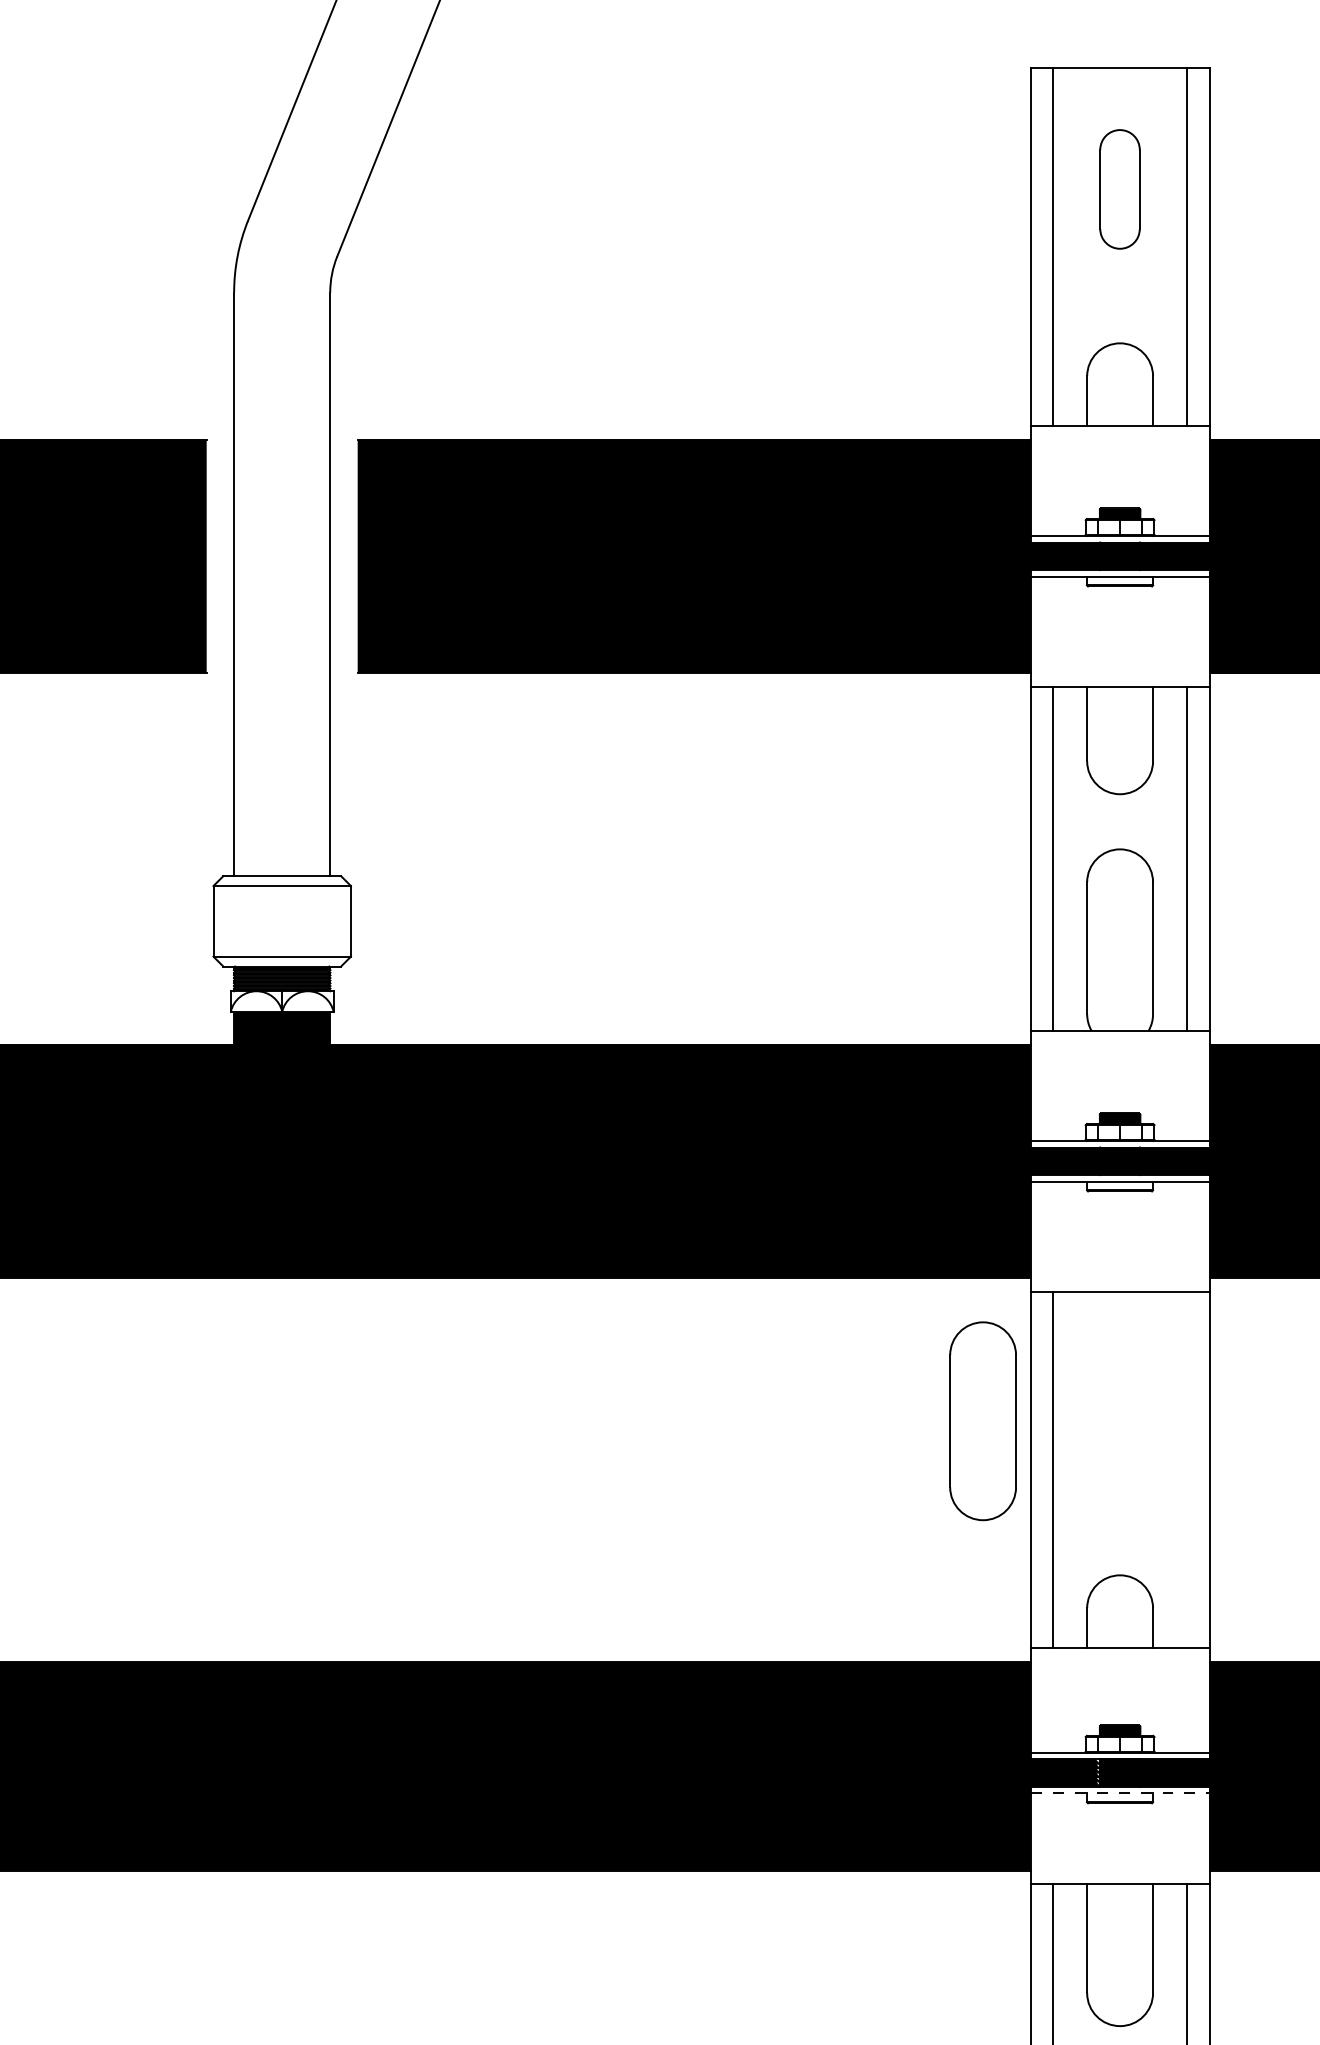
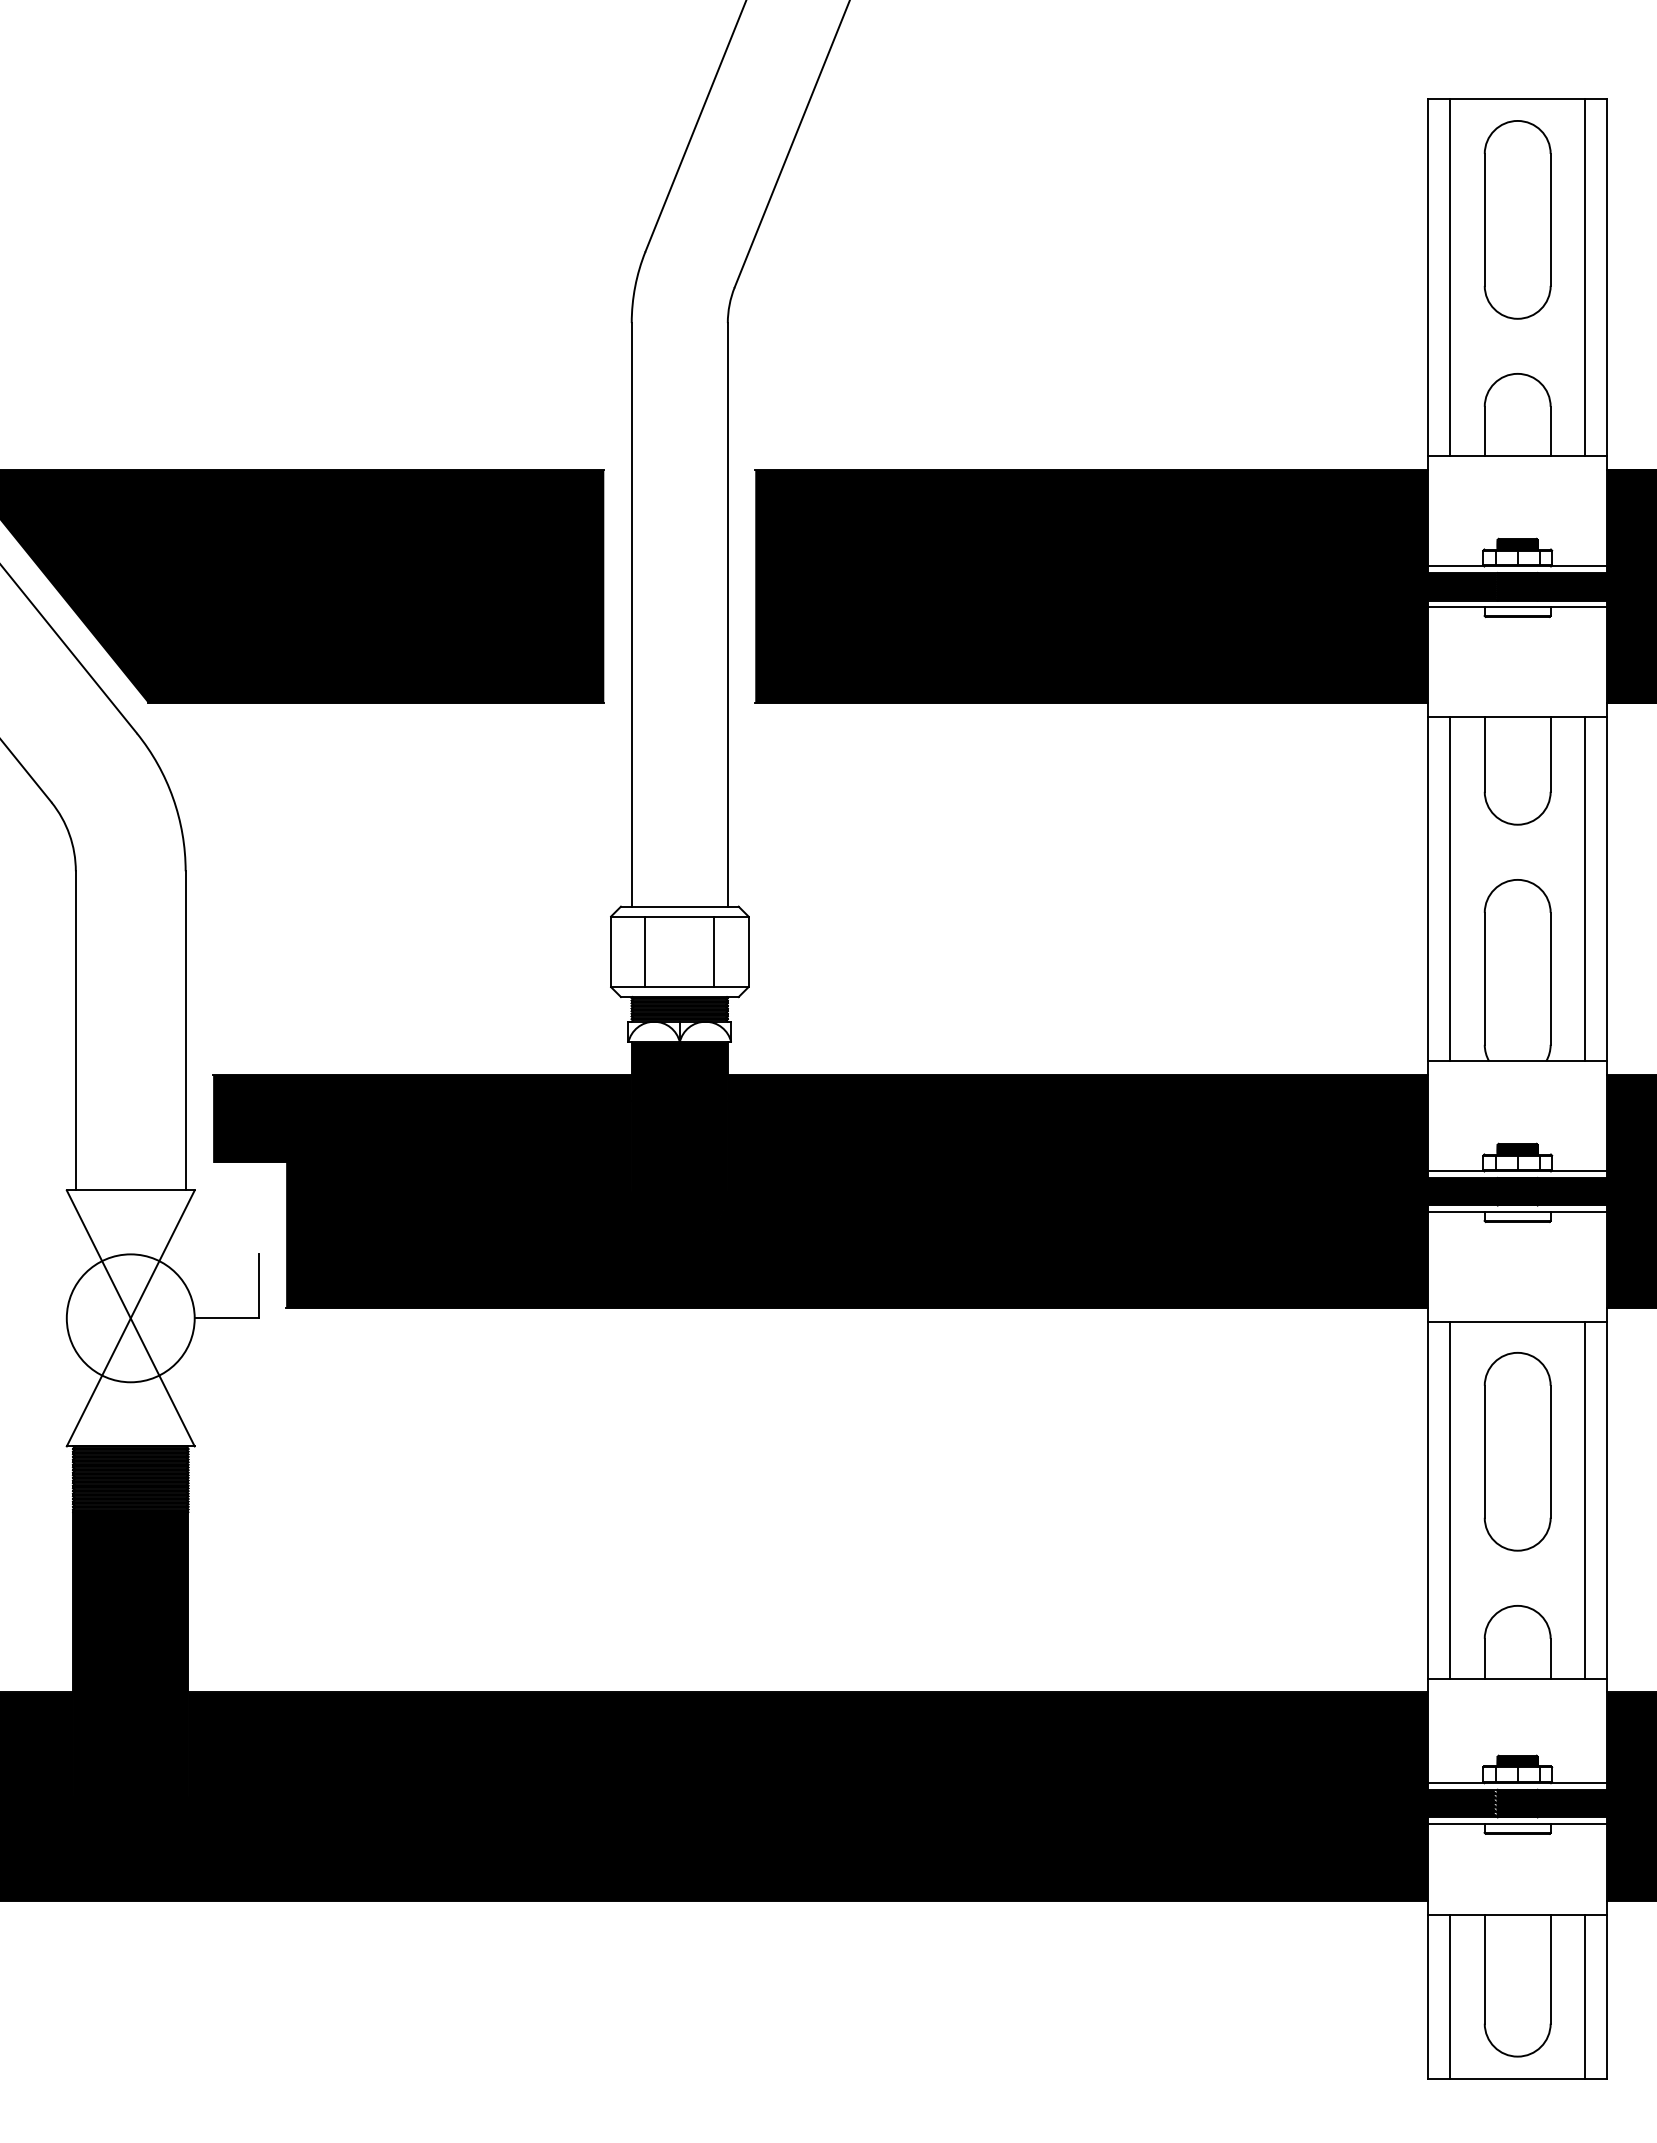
part: (1119, 189) -> (1517, 219), size x1.67
line: (247, 921) -> (645, 951), added
line: (316, 921) -> (714, 951), added
part: (982, 1421) -> (1517, 1451), moved
line: (1187, 1470) -> (1585, 1500), added
line: (1120, 1793) -> (1518, 1823), dashed -> solid

